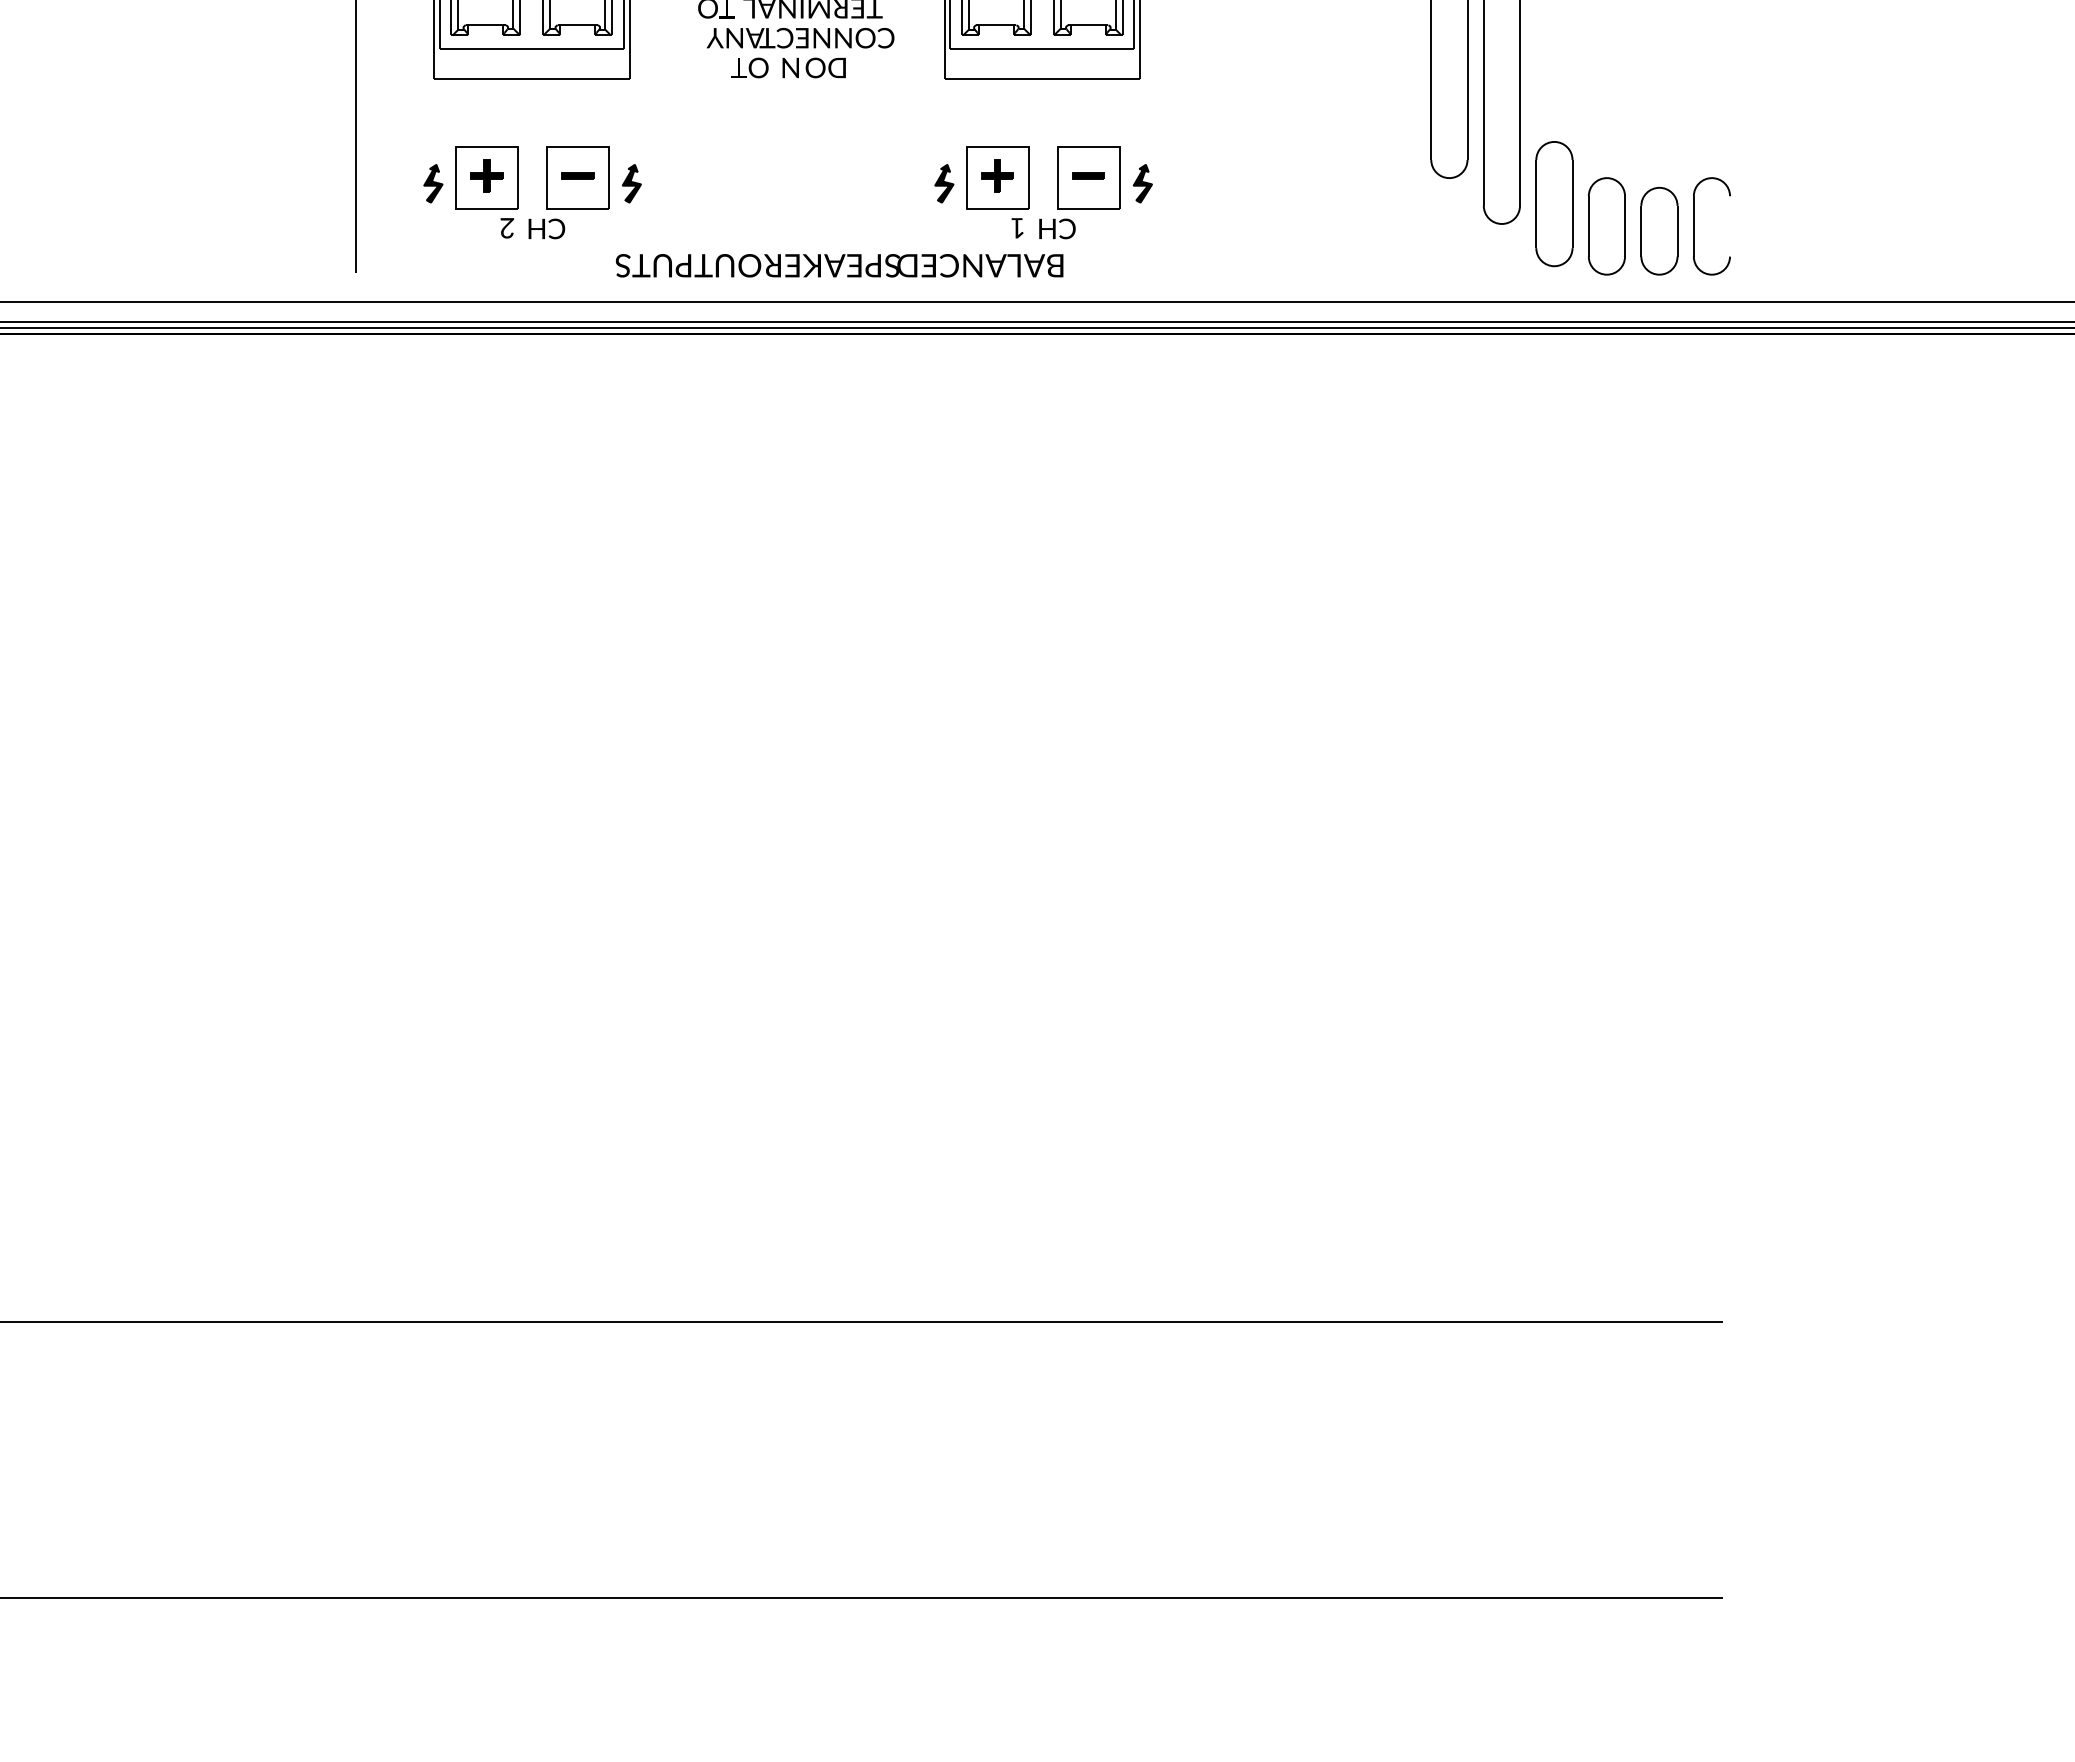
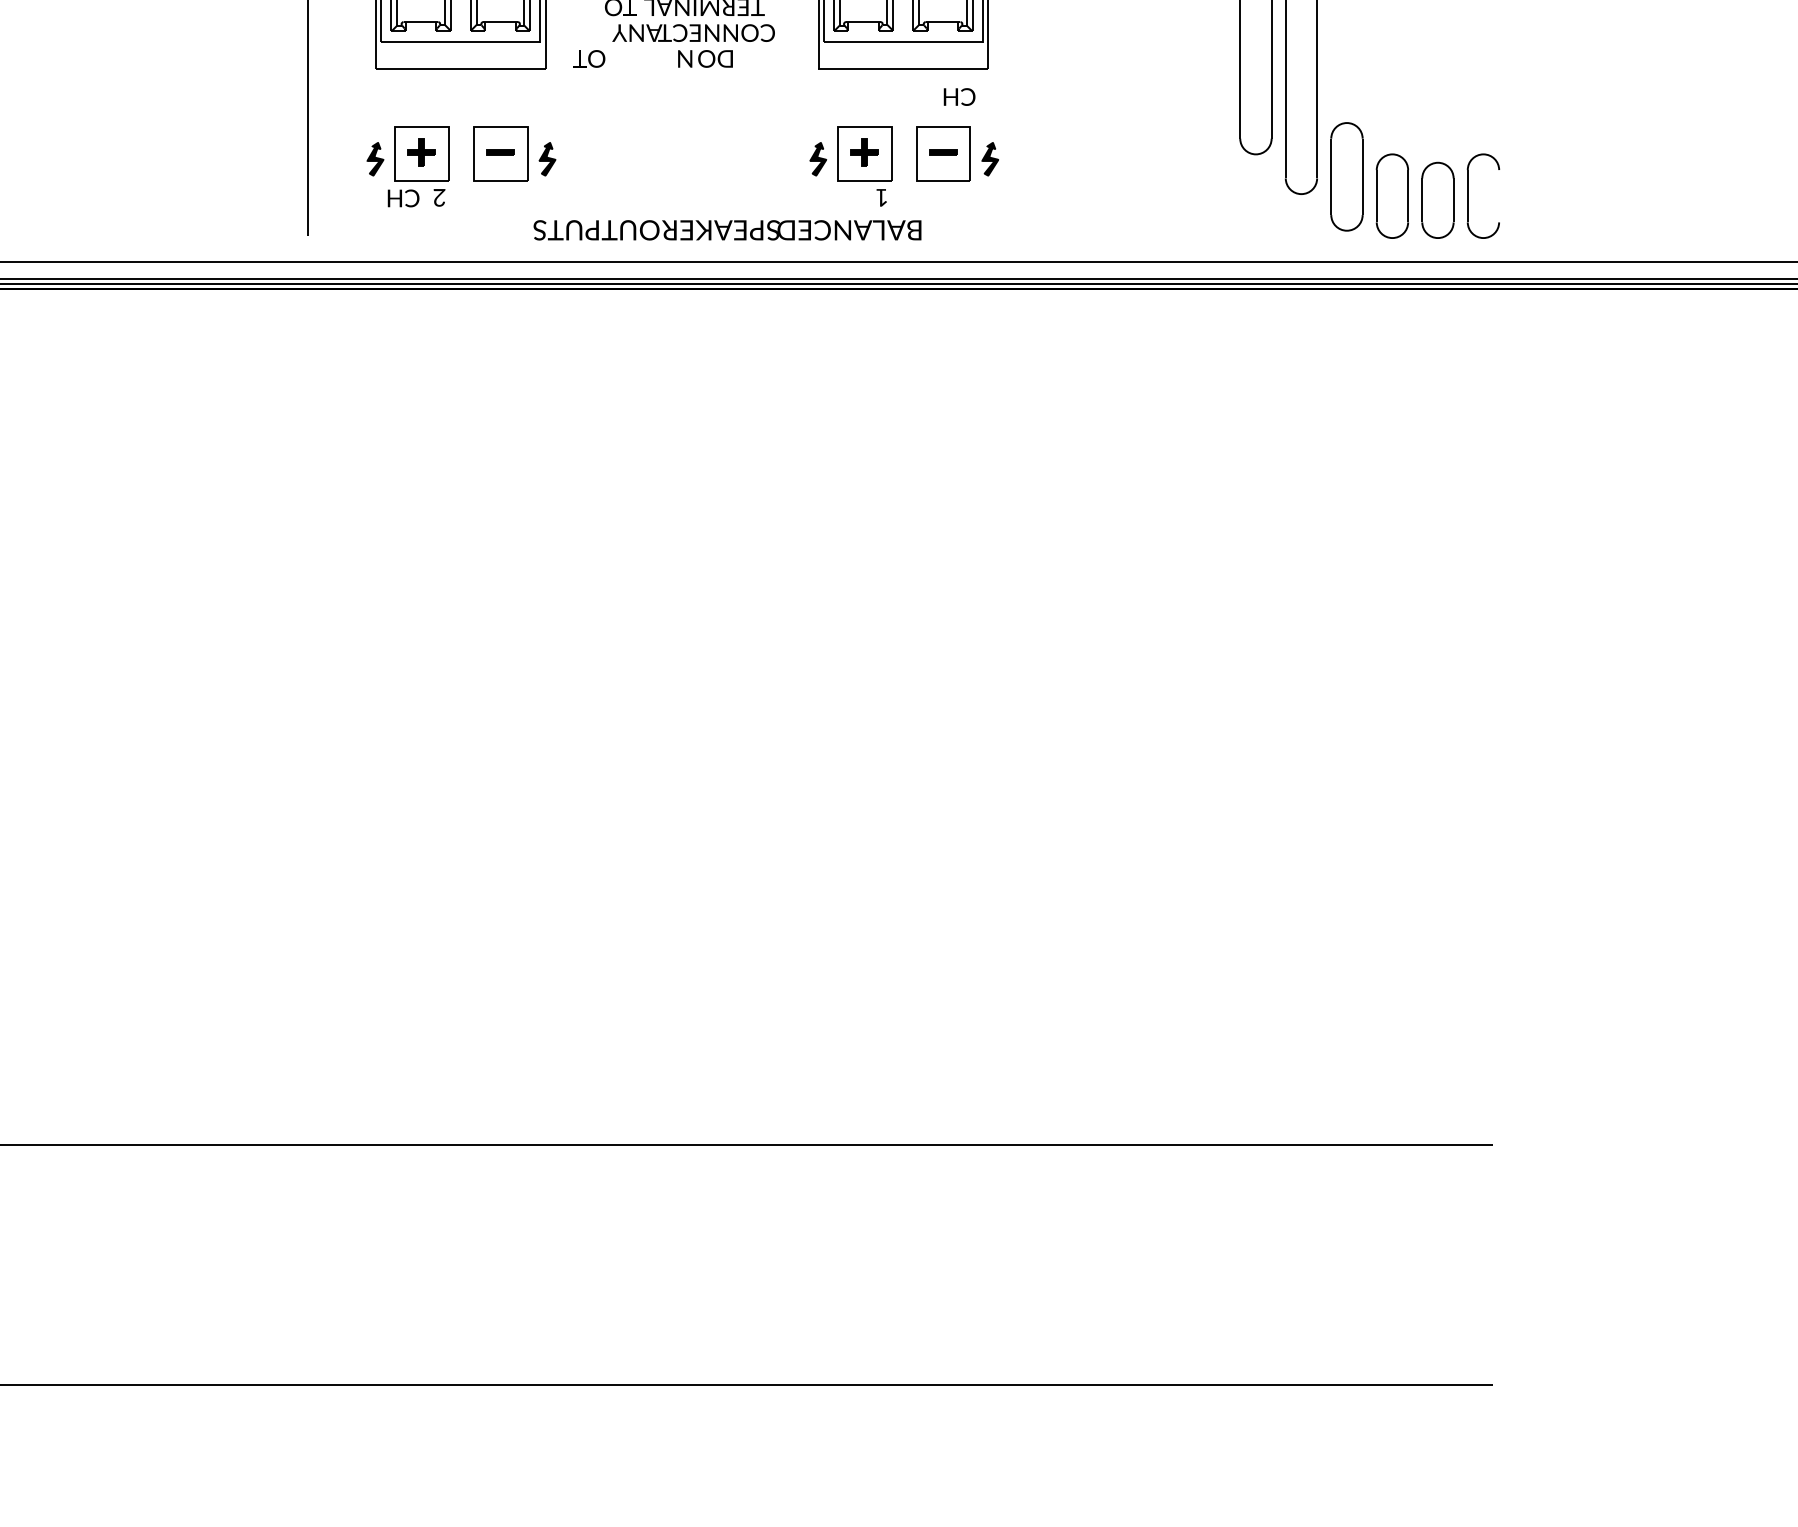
text: (749, 67) -> (588, 58), moved
text: (546, 228) -> (403, 198), moved
text: (1057, 228) -> (959, 96), moved

